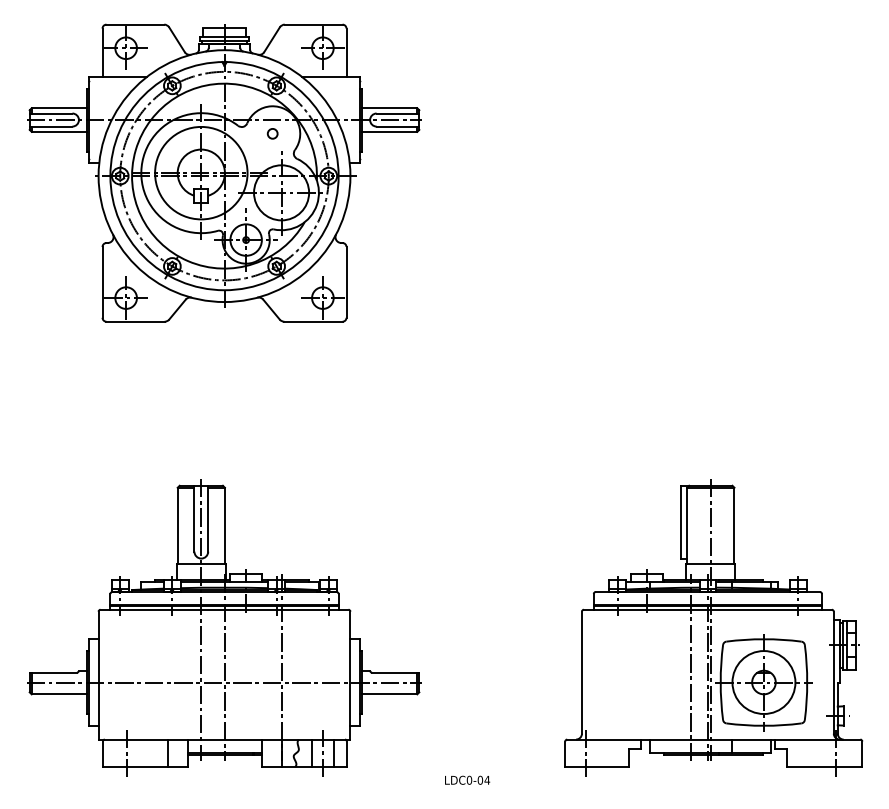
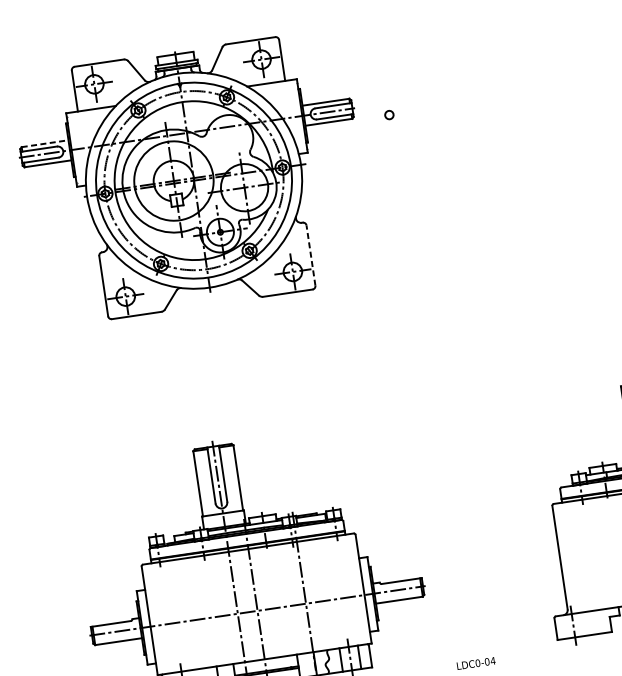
line: (59, 108) -> (45, 143), solid -> dashed
circle: (272, 133) -> (389, 114), moved
line: (346, 281) -> (310, 254), solid -> dashed

